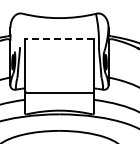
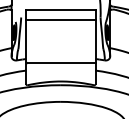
line: (59, 39) -> (60, 9), dashed -> solid
line: (59, 49) -> (60, 19), added

